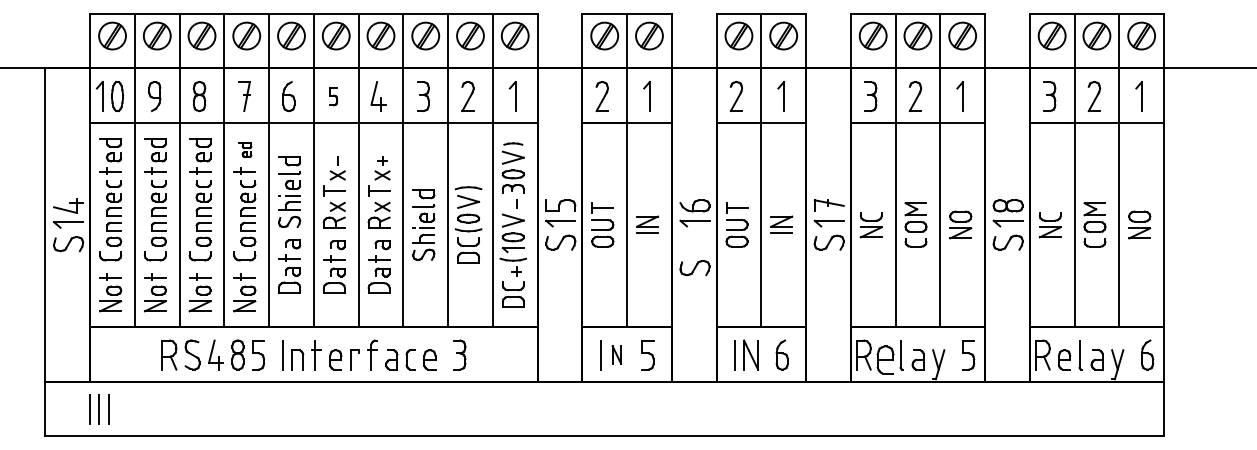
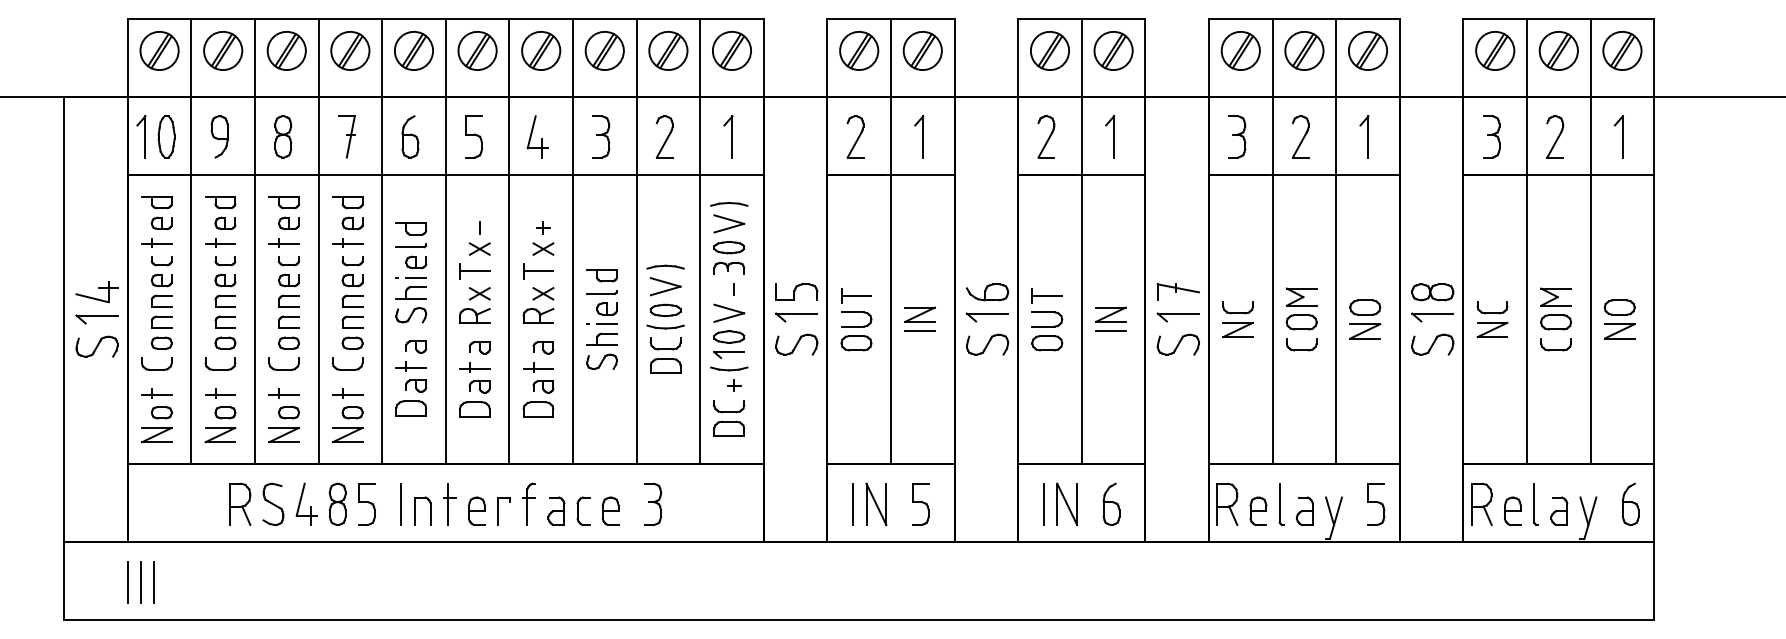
part: (333, 96) -> (473, 136), size x1.67
part: (513, 144) -> (729, 204), size x1.43
part: (244, 150) -> (347, 213), size x1.67
part: (694, 267) -> (987, 344), moved
part: (616, 354) -> (876, 503), size x1.67
part: (885, 359) -> (1258, 510), size x0.71

